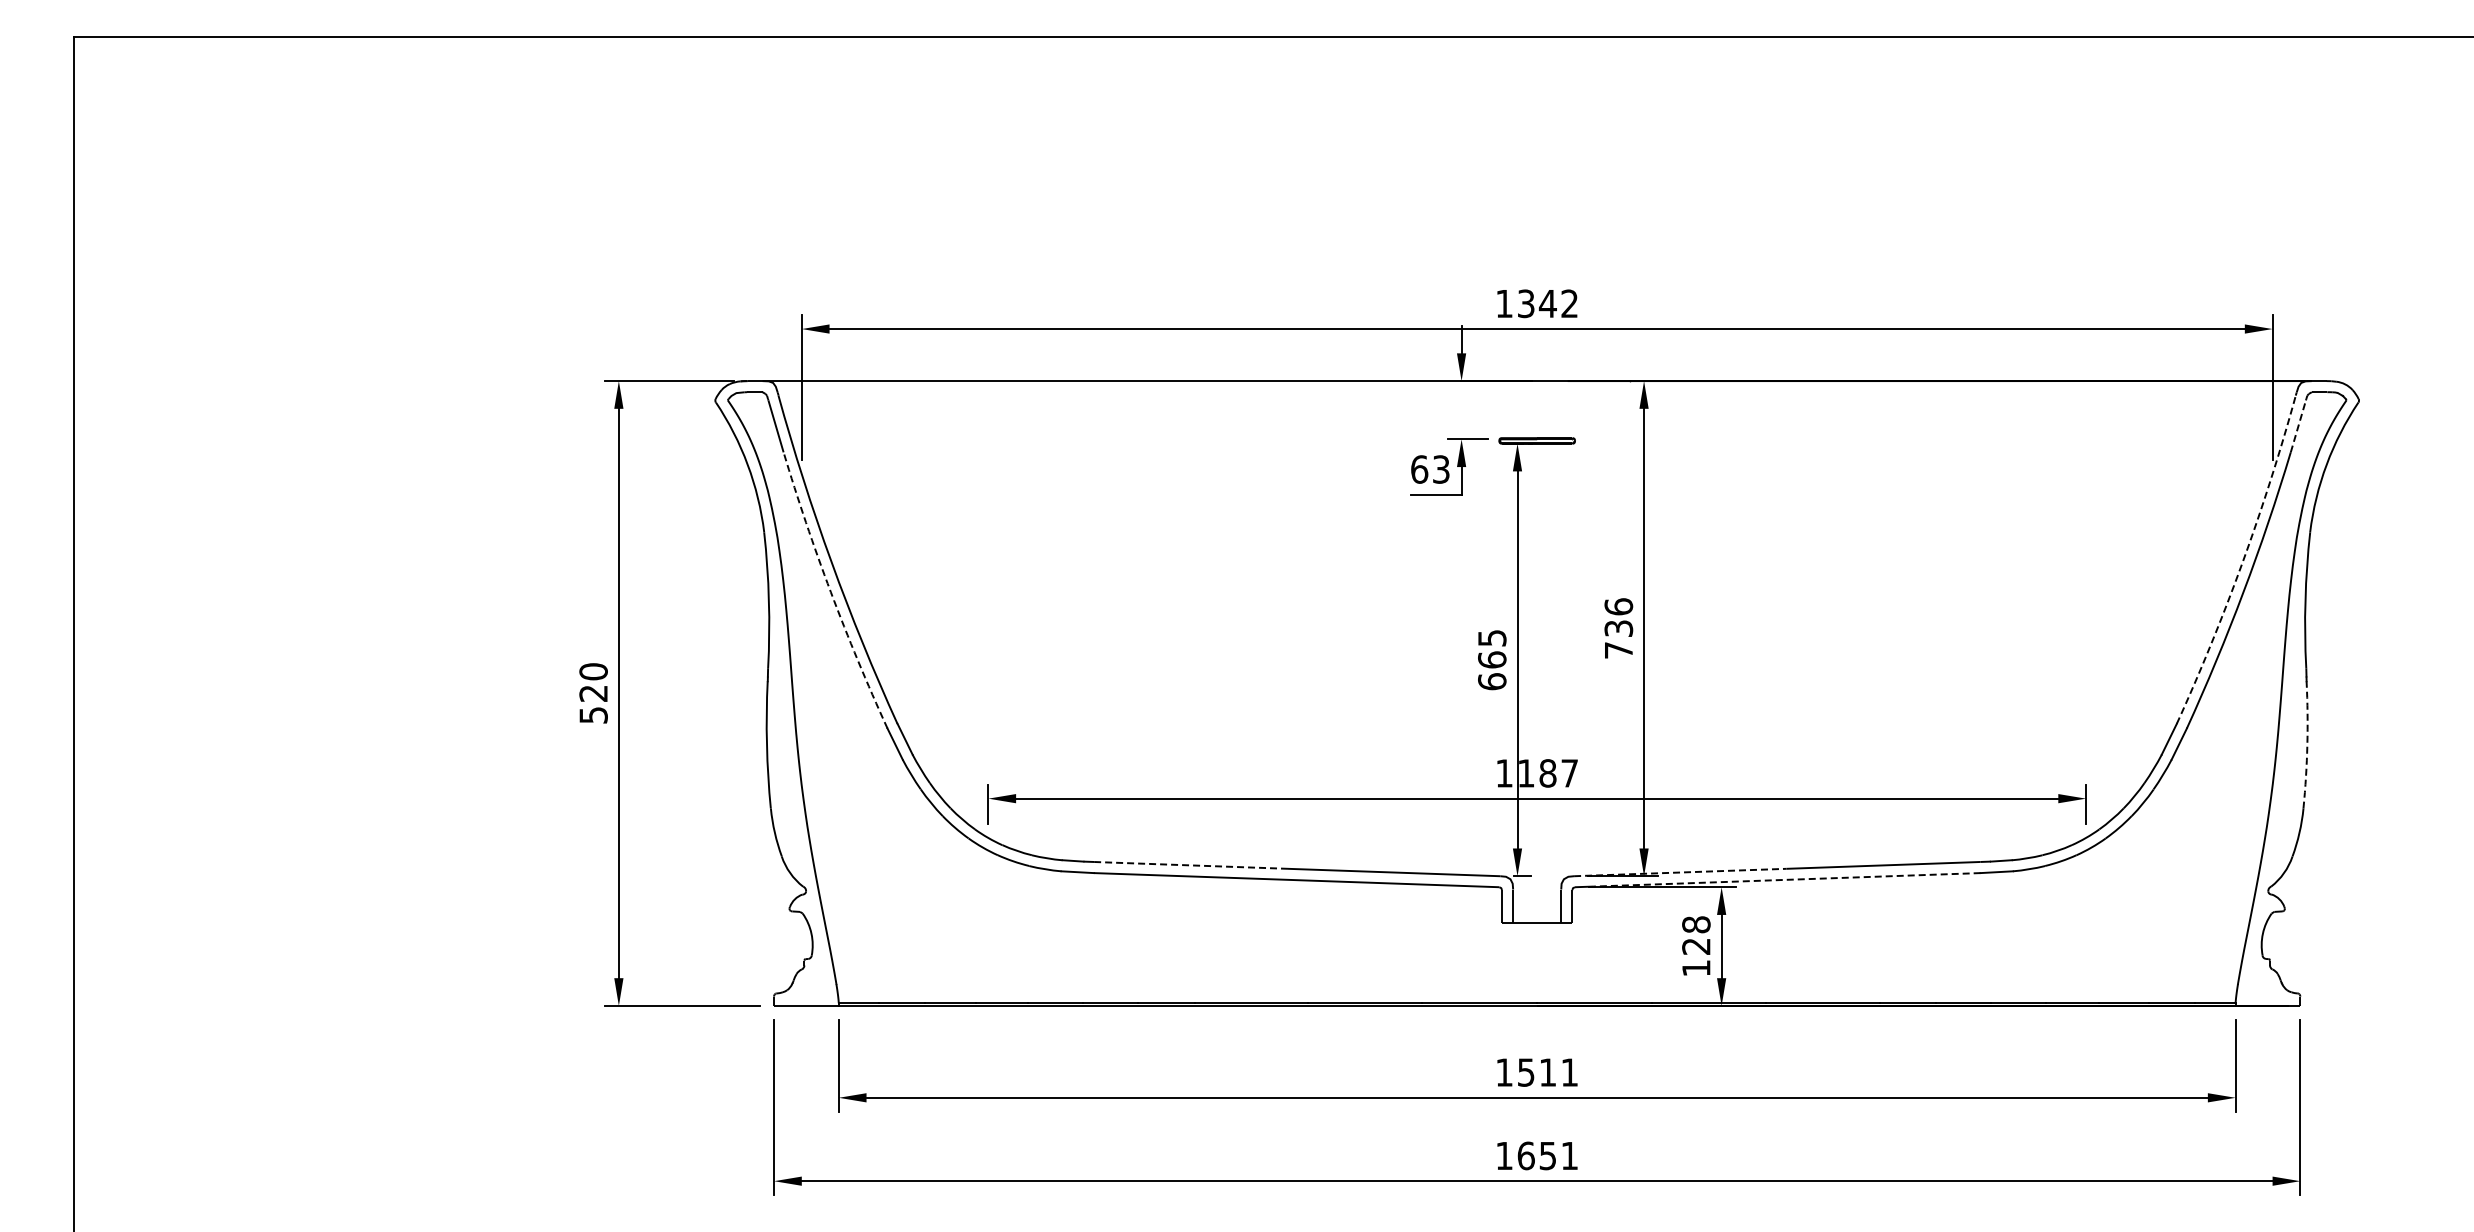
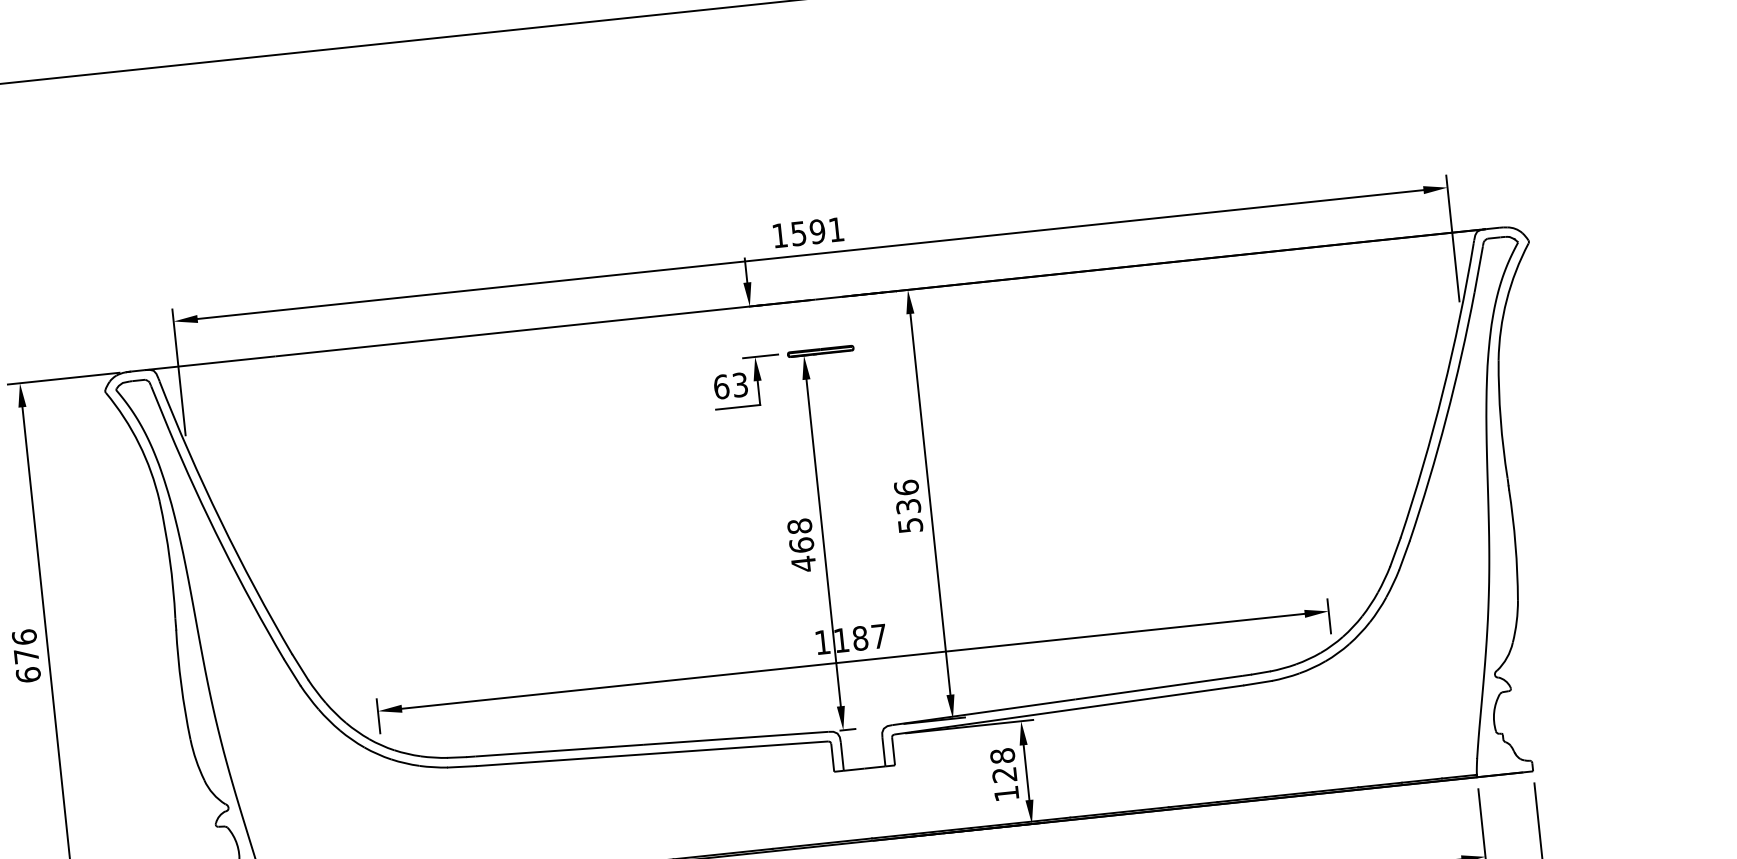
text: (1547, 303) -> (817, 231), 1342 -> 1591
line: (2298, 425) -> (1478, 268), dashed -> solid
arc: (2242, 562) -> (1442, 392), dashed -> solid
arc: (830, 592) -> (222, 547), dashed -> solid
text: (1619, 650) -> (911, 525), 736 -> 536
text: (1492, 659) -> (801, 544), 665 -> 468
text: (593, 693) -> (26, 656), 520 -> 676
arc: (2307, 745) -> (1515, 545), dashed -> solid
line: (1191, 865) -> (560, 750), dashed -> solid
line: (1680, 872) -> (984, 712), dashed -> solid
line: (1787, 879) -> (1077, 708), dashed -> solid

